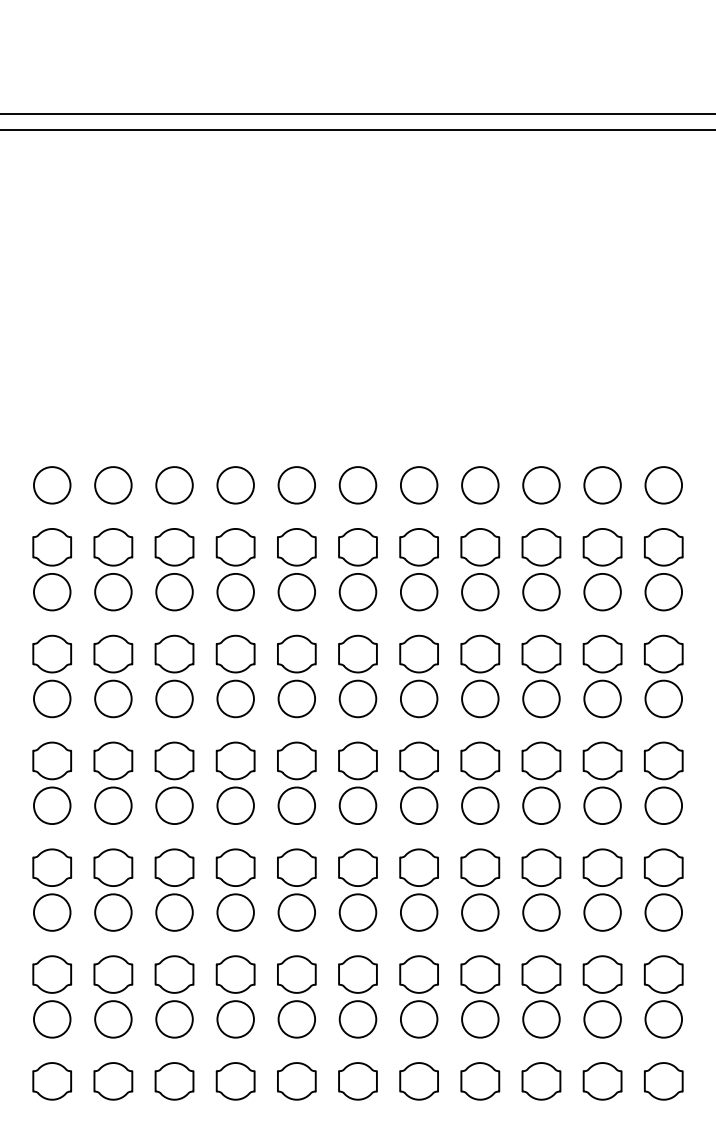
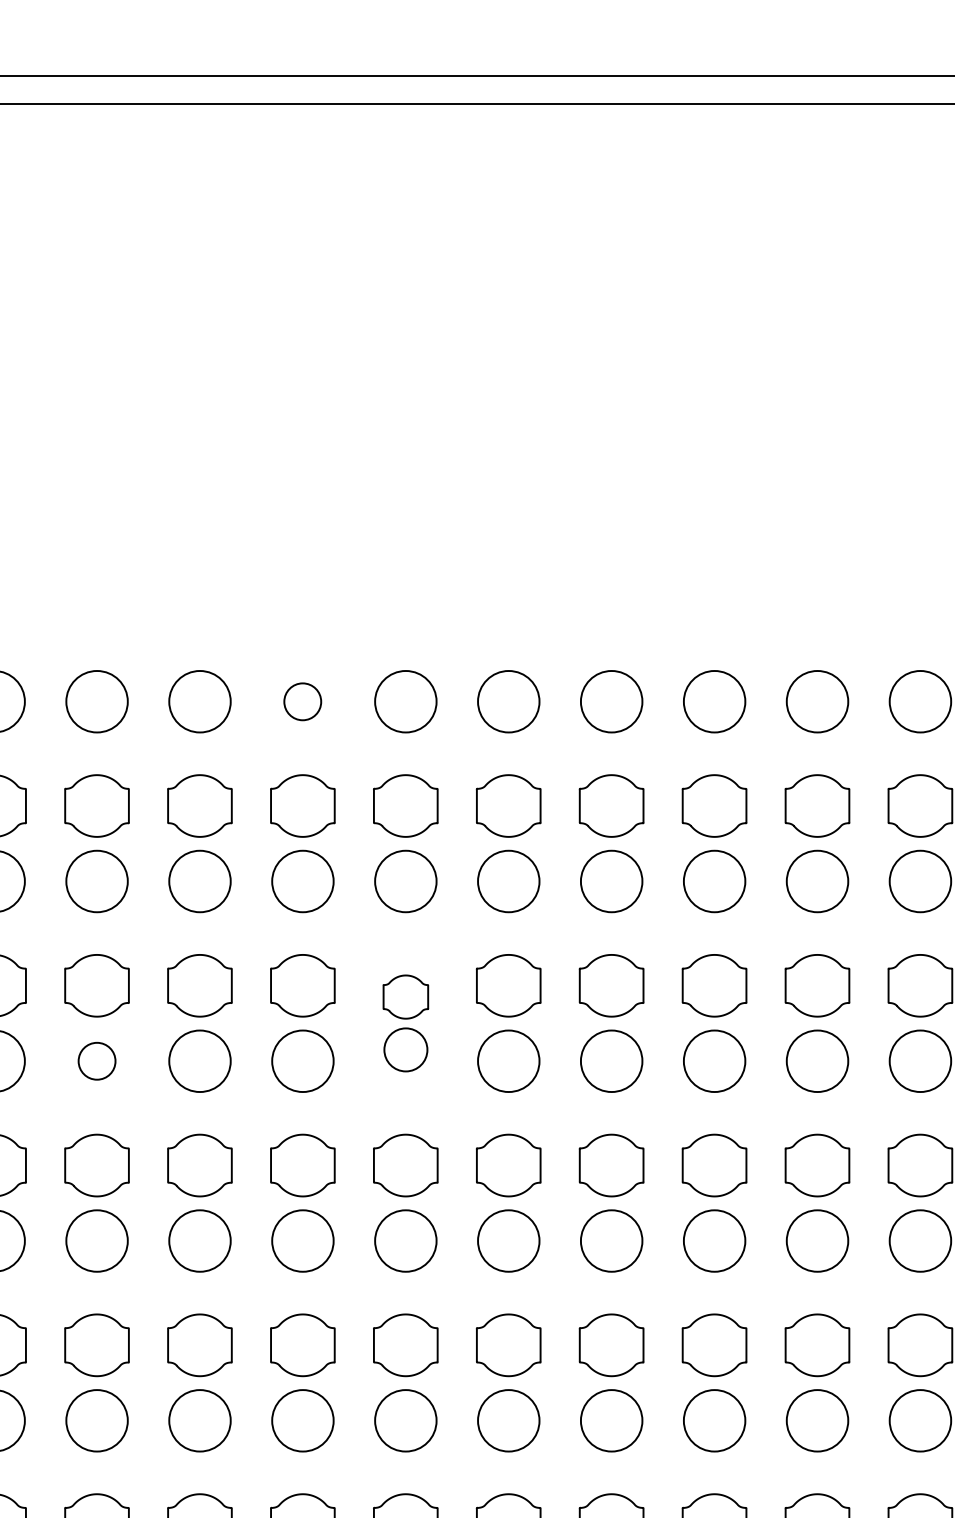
circle: (235, 485) -> (302, 701), size x0.6
part: (296, 676) -> (405, 1023), size x0.7
circle: (113, 698) -> (97, 1060), size x0.6

